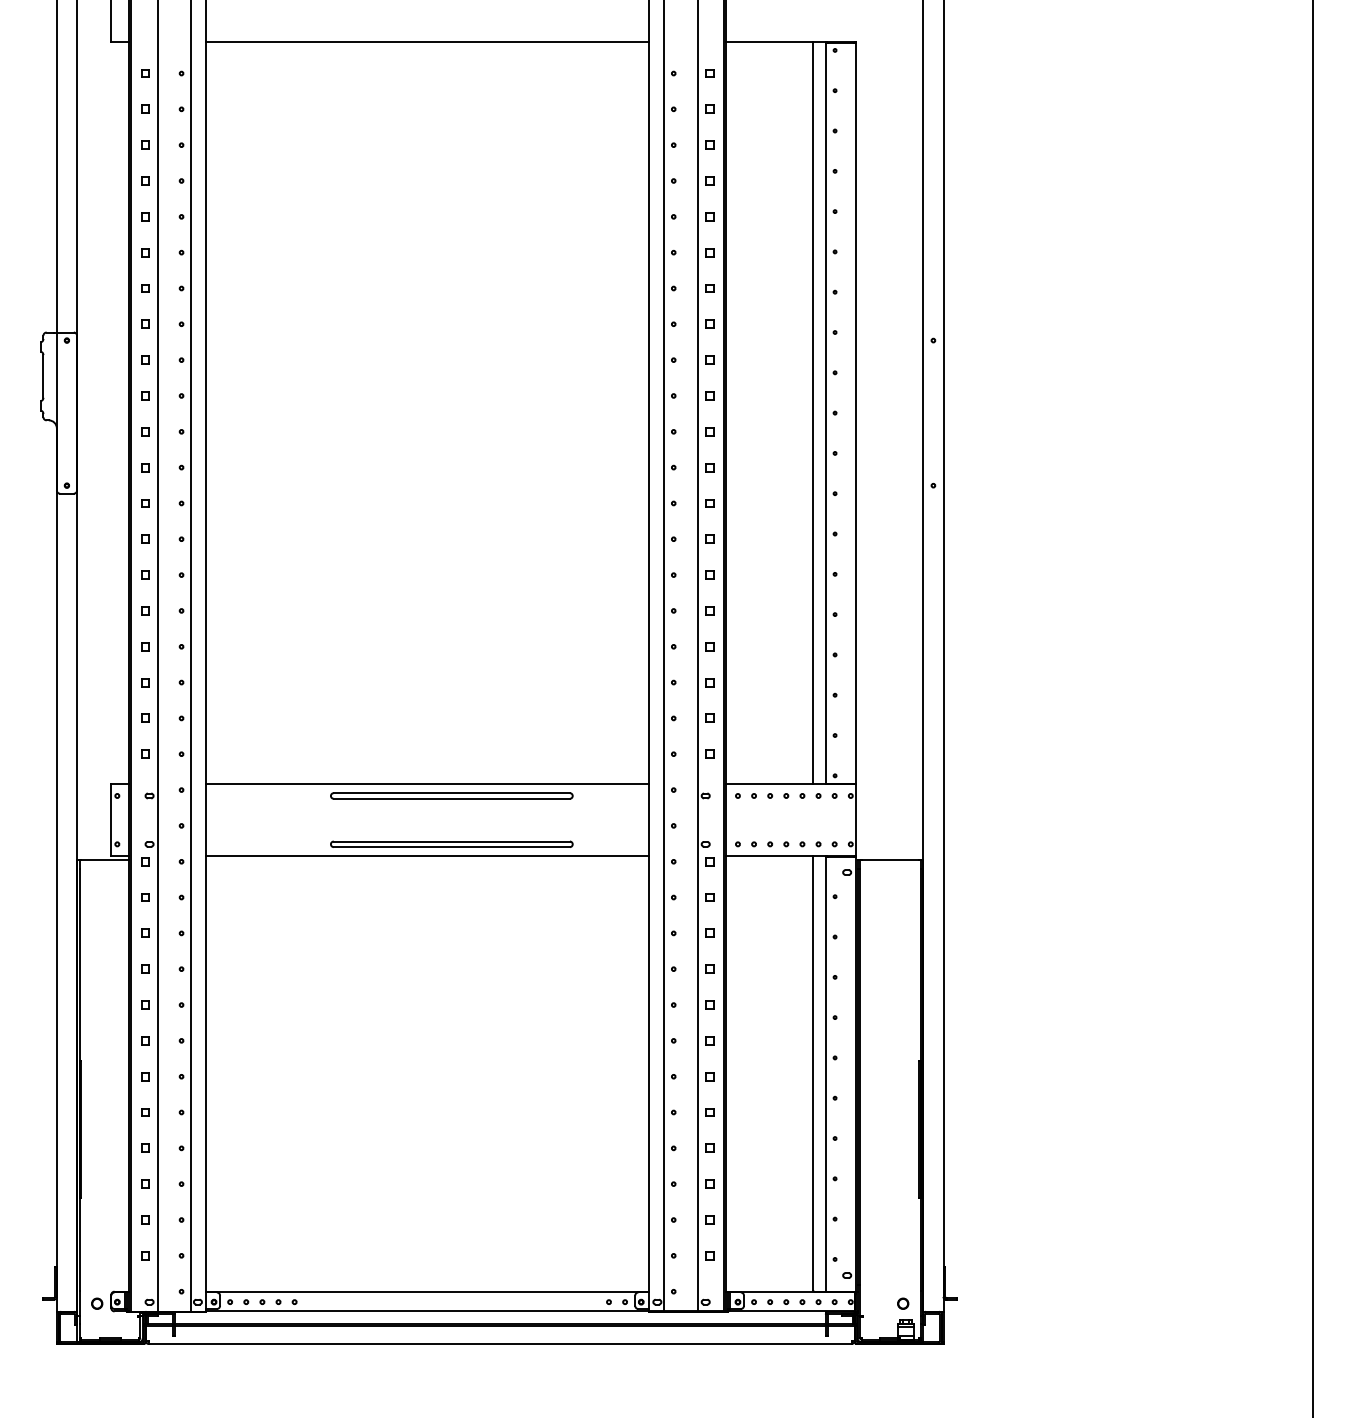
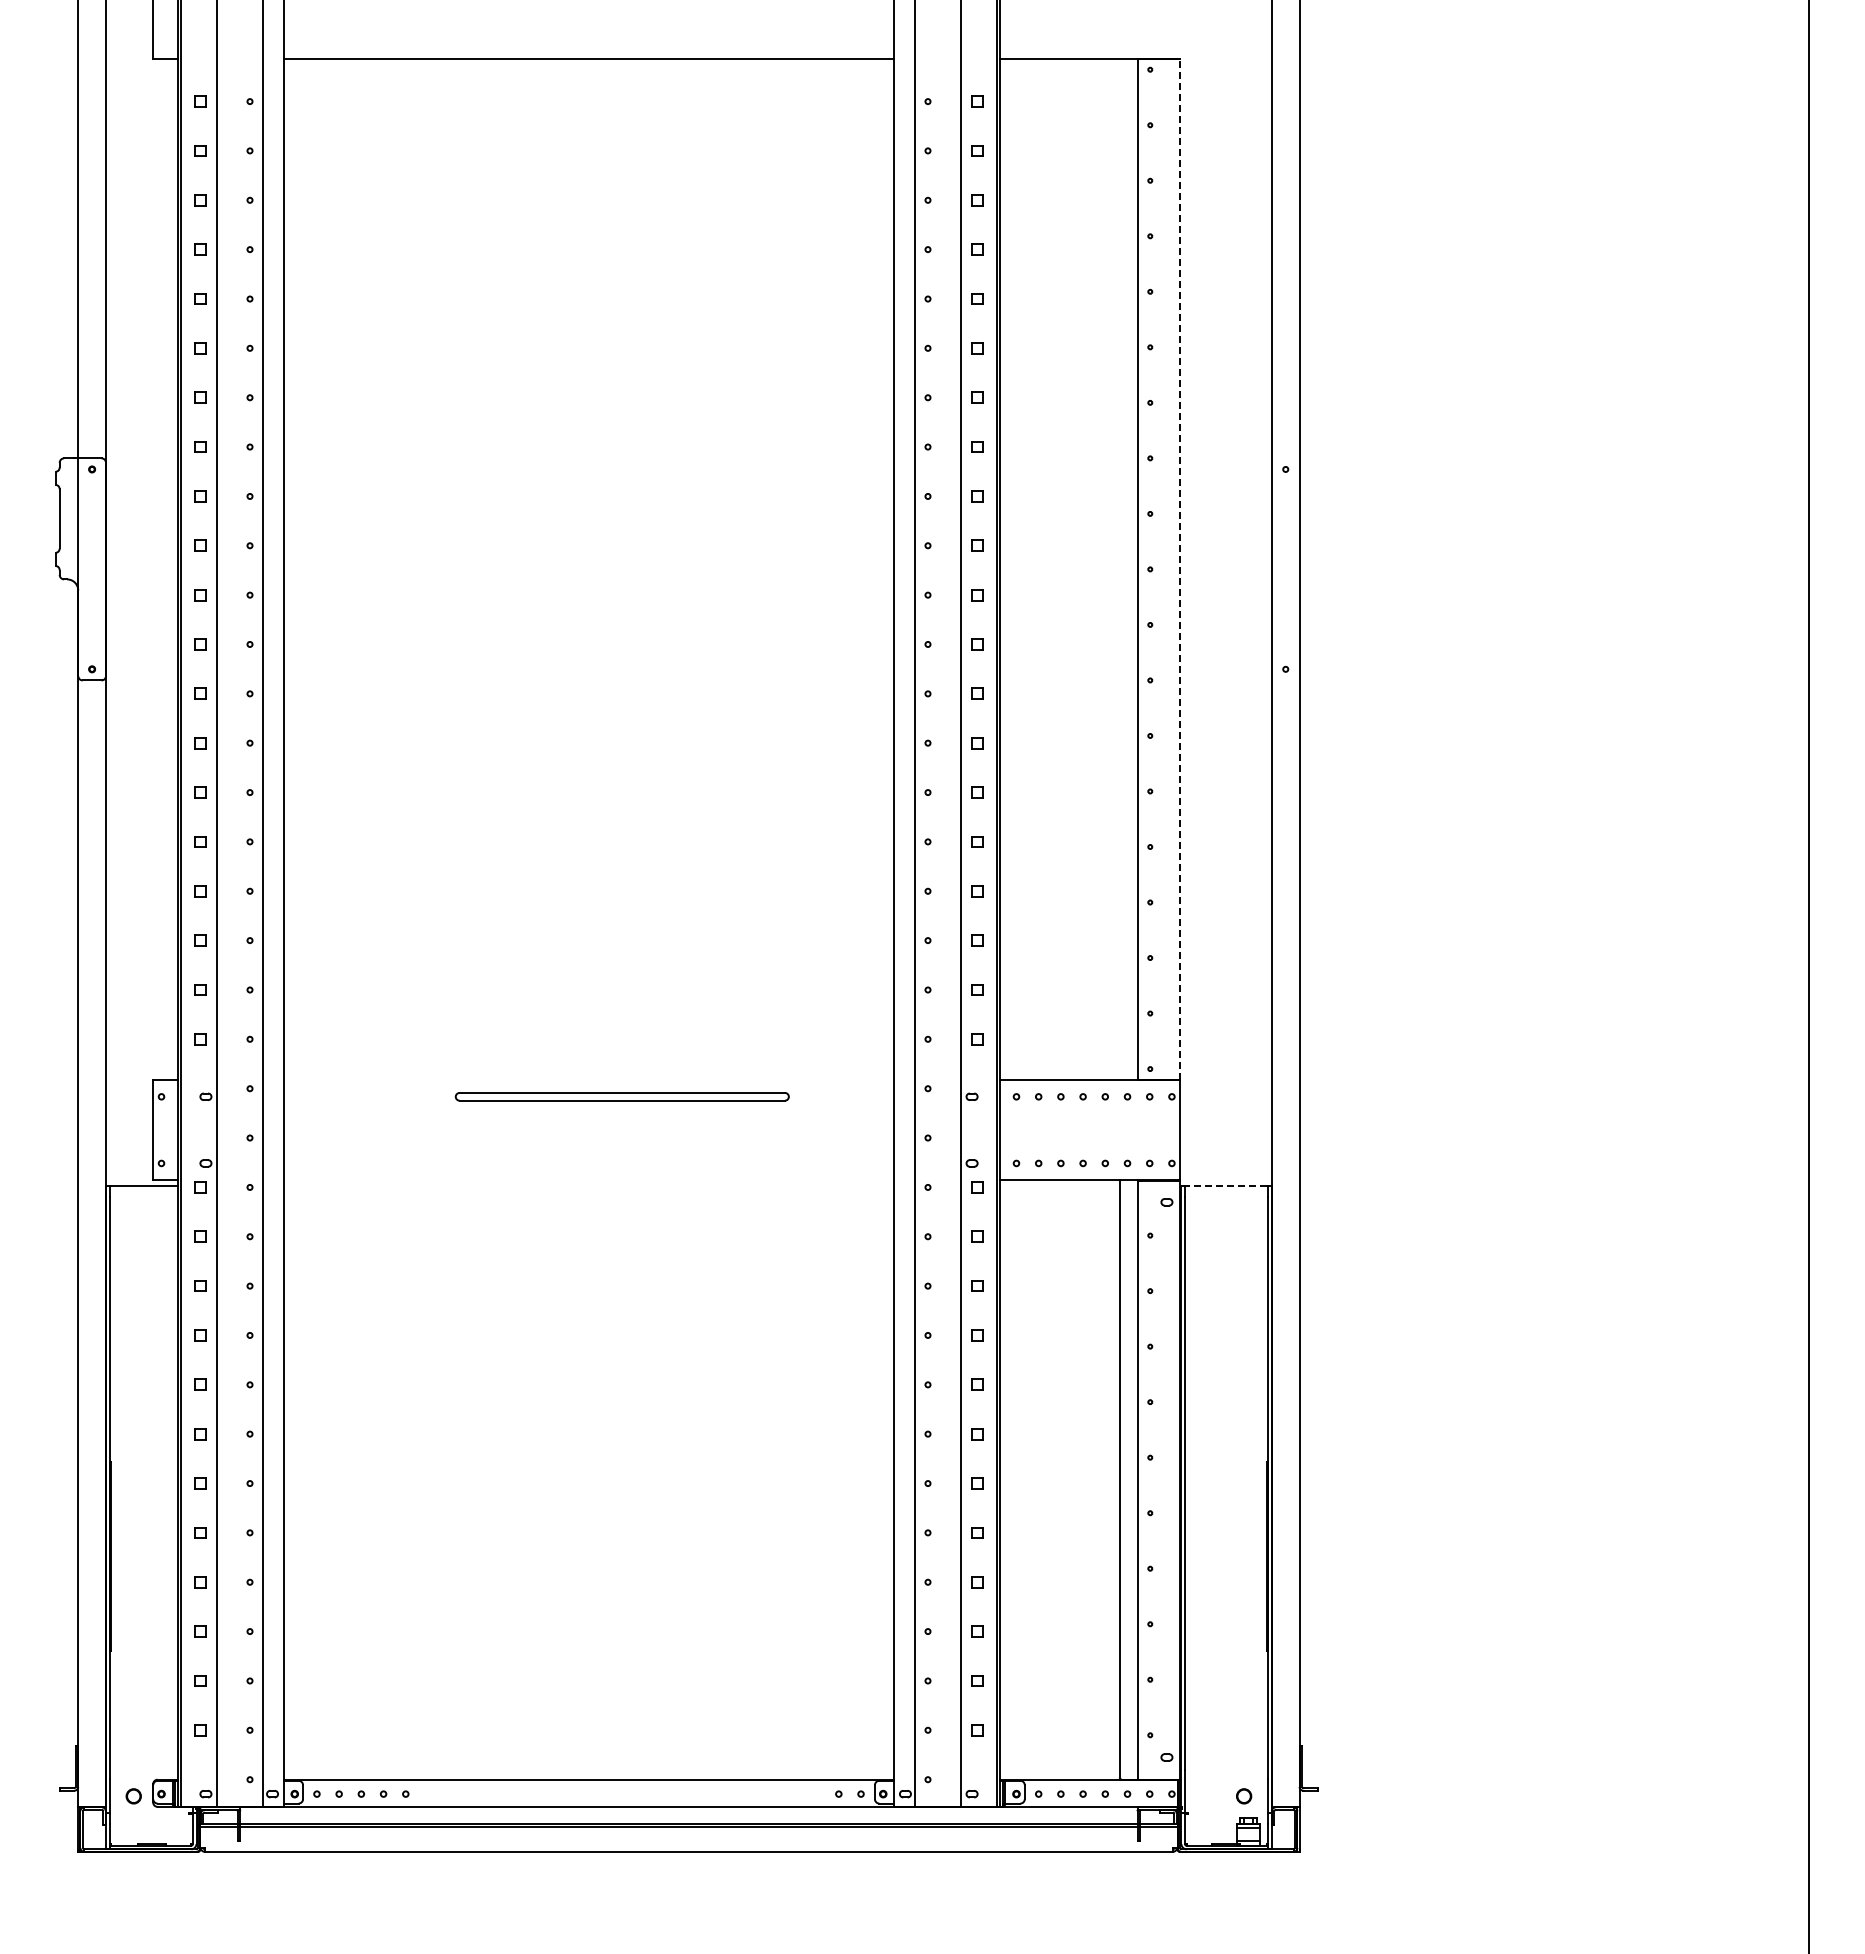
line: (856, 412) -> (1179, 568), solid -> dashed
line: (812, 413) -> (1119, 569), removed
line: (427, 784) -> (588, 1080), removed
part: (451, 844) -> (621, 1163), removed
line: (427, 856) -> (588, 1180), removed
line: (890, 860) -> (1226, 1185), solid -> dashed

